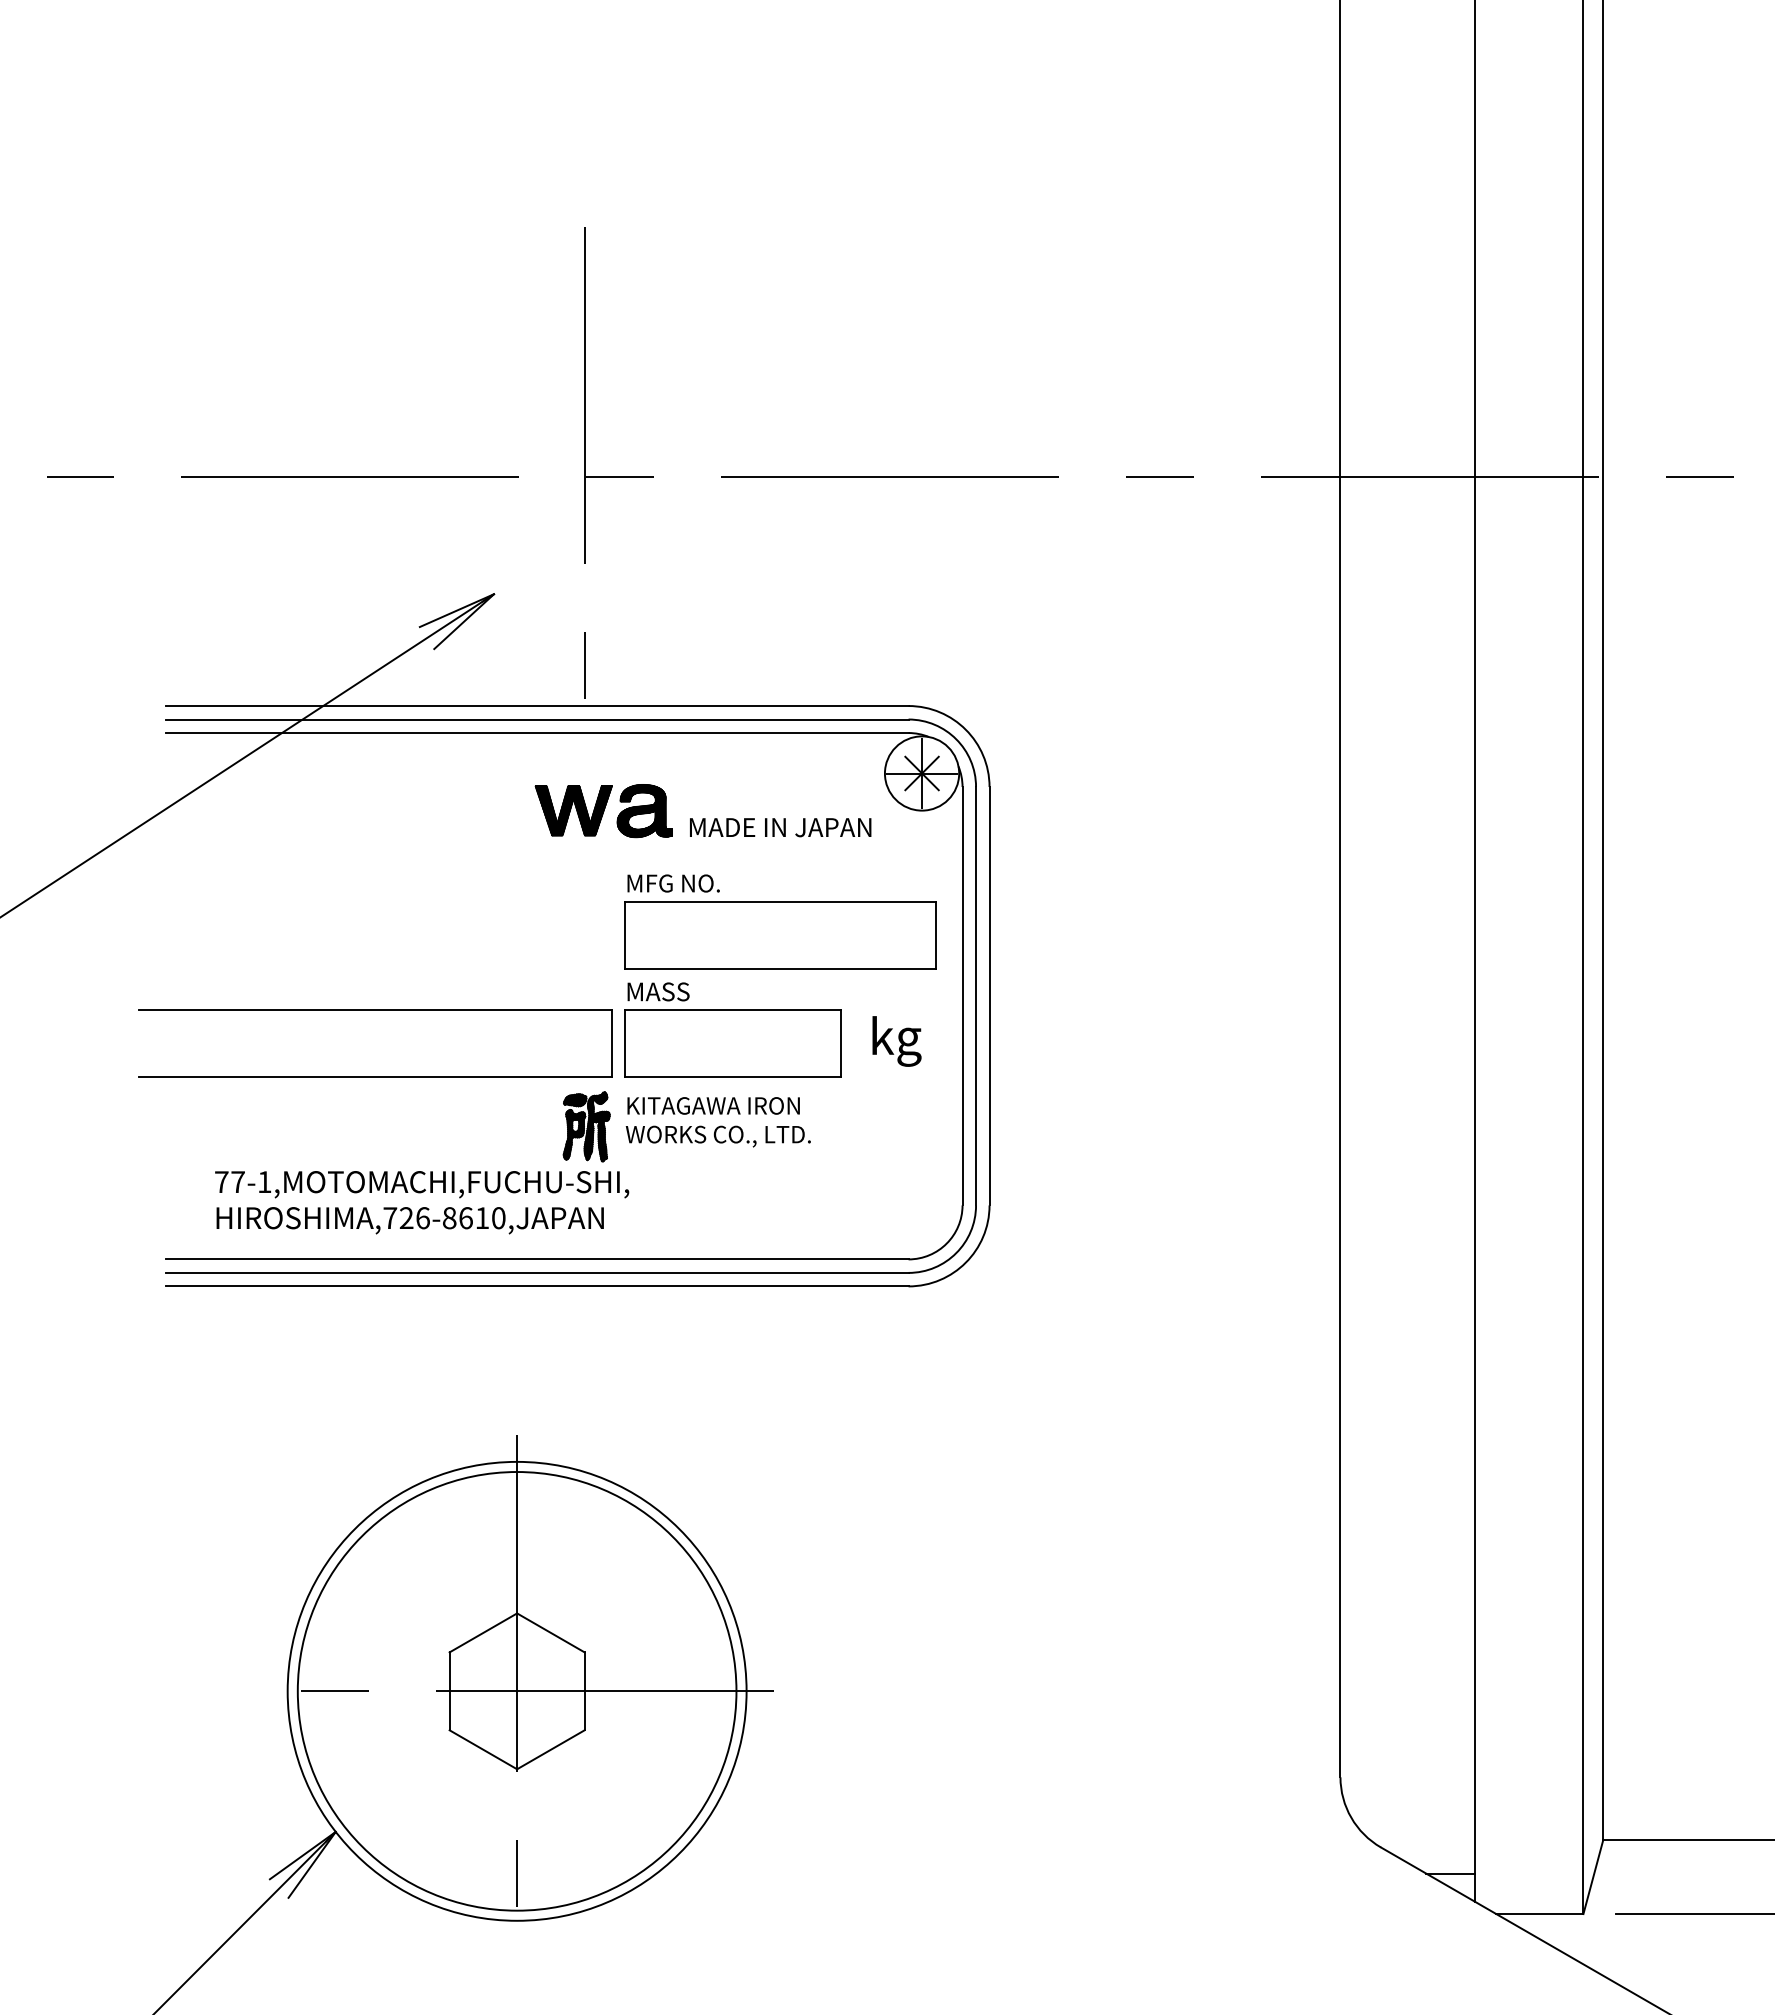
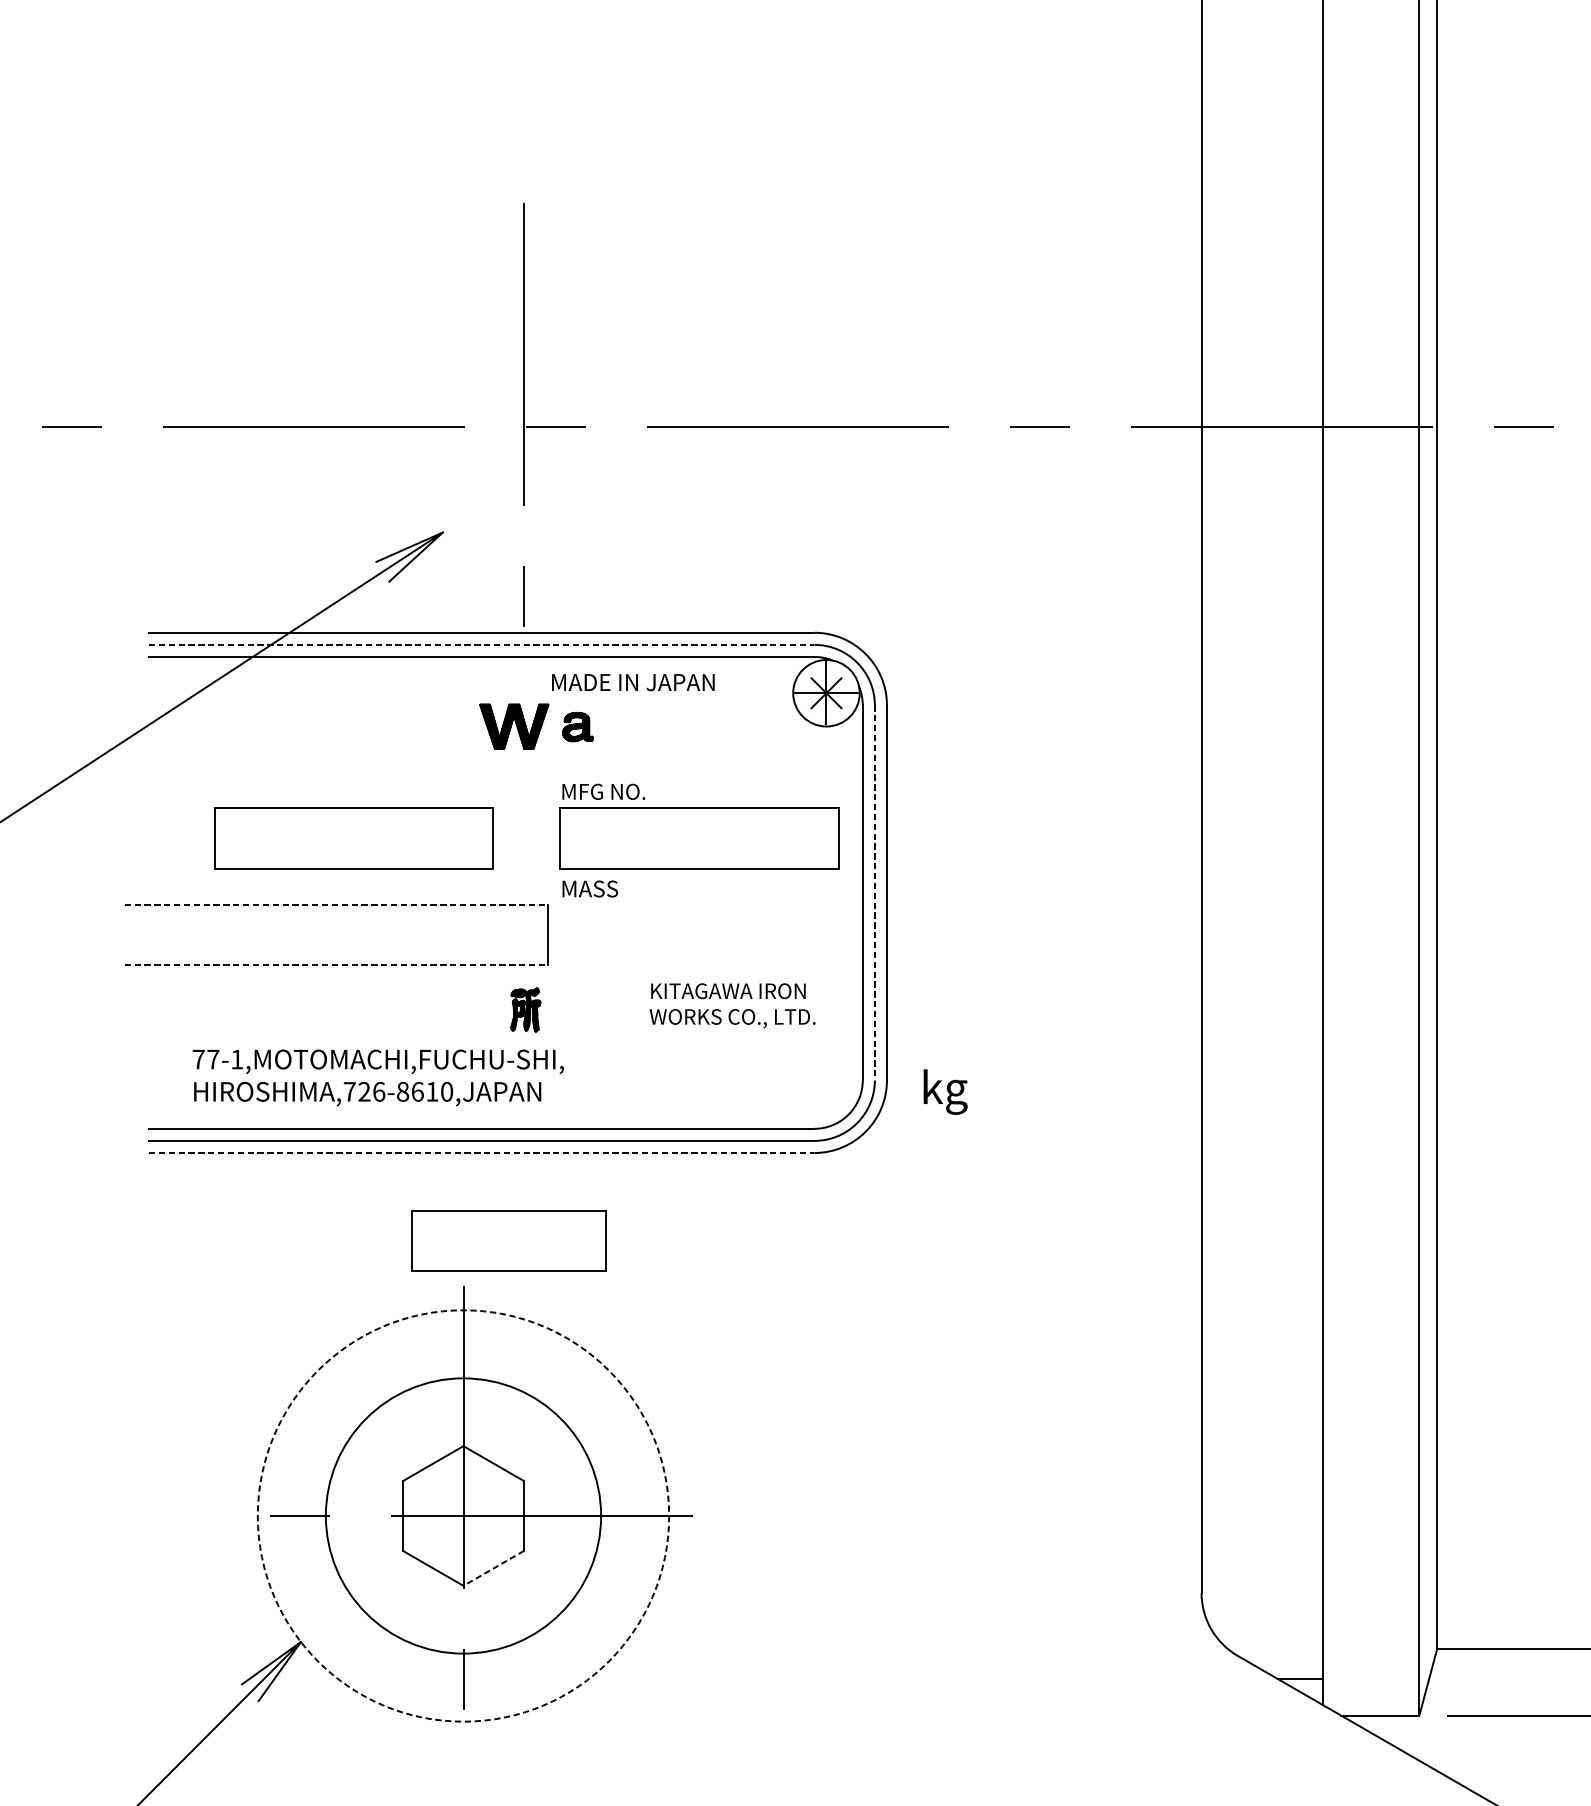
line: (537, 719) -> (481, 644), solid -> dashed
part: (644, 811) -> (577, 727), size x0.6
text: (780, 827) -> (633, 682), moved
part: (395, 935) -> (354, 838), added
line: (976, 996) -> (875, 893), solid -> dashed
line: (375, 1009) -> (336, 904), solid -> dashed
text: (896, 1041) -> (945, 1092), moved
part: (732, 1043) -> (508, 1240), moved
line: (375, 1077) -> (336, 965), solid -> dashed
text: (717, 1122) -> (731, 1006), moved
part: (586, 1126) -> (525, 1009), size x0.7
line: (537, 1286) -> (481, 1153), solid -> dashed
circle: (516, 1690) -> (462, 1515), solid -> dashed
circle: (516, 1691) -> (462, 1516), size x0.7
line: (550, 1749) -> (493, 1568), solid -> dashed

